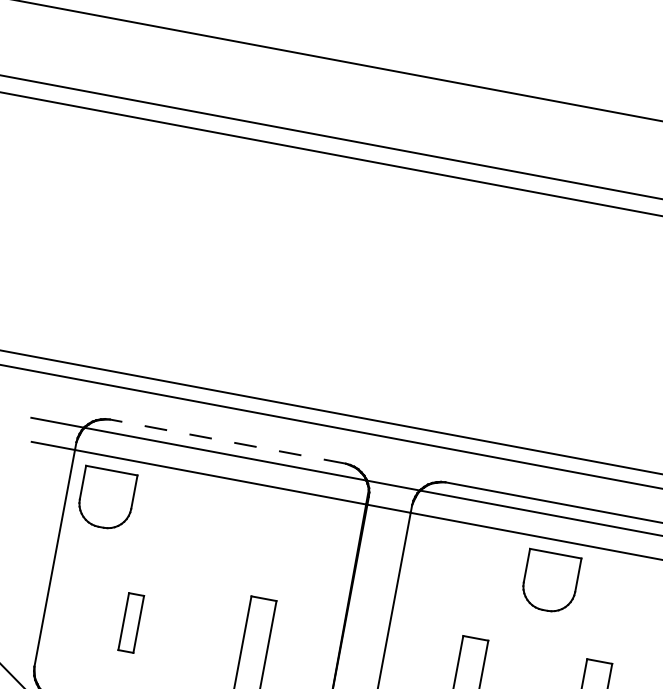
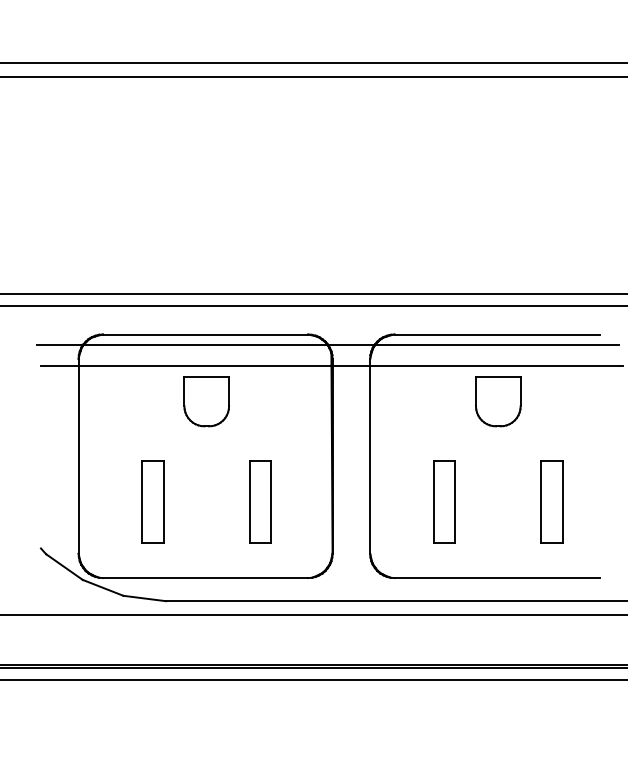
line: (227, 441) -> (205, 334), dashed -> solid
part: (106, 498) -> (206, 401), moved
part: (130, 622) -> (152, 501), size x1.67

